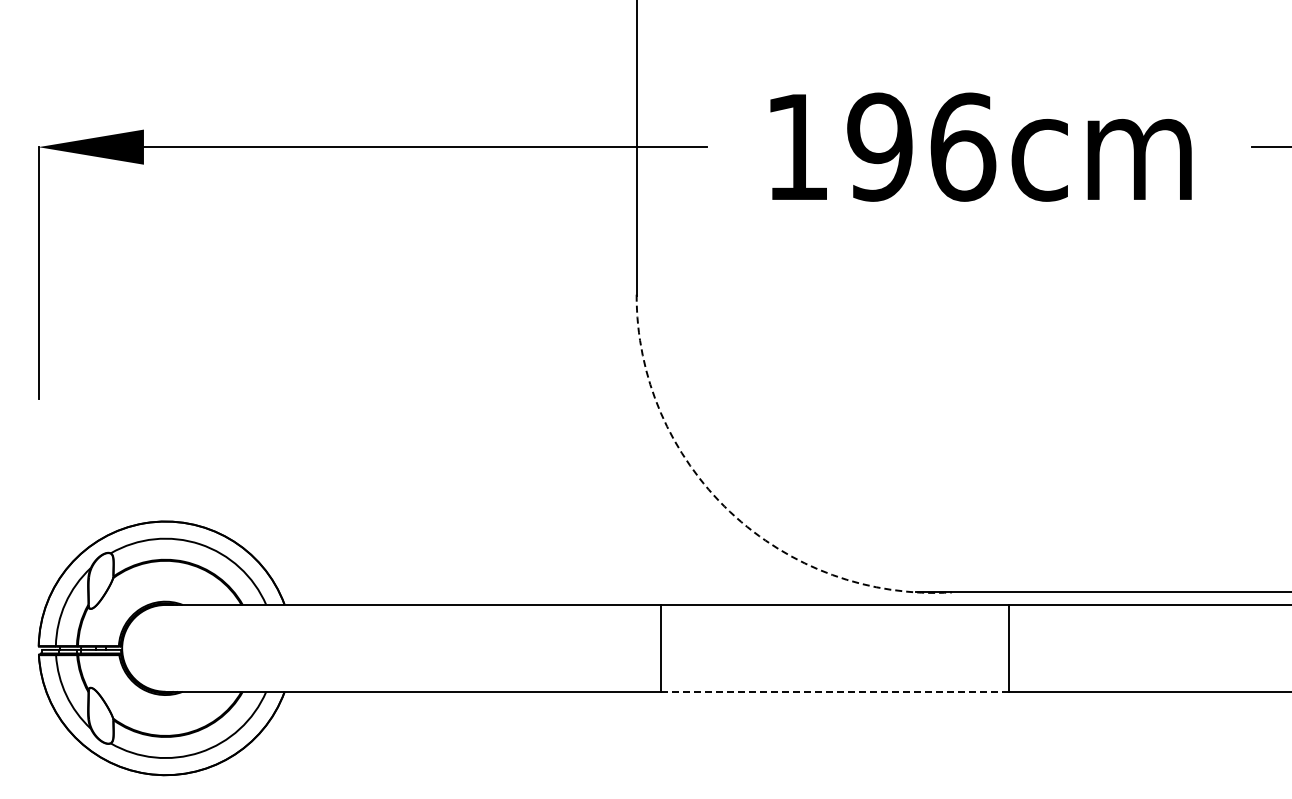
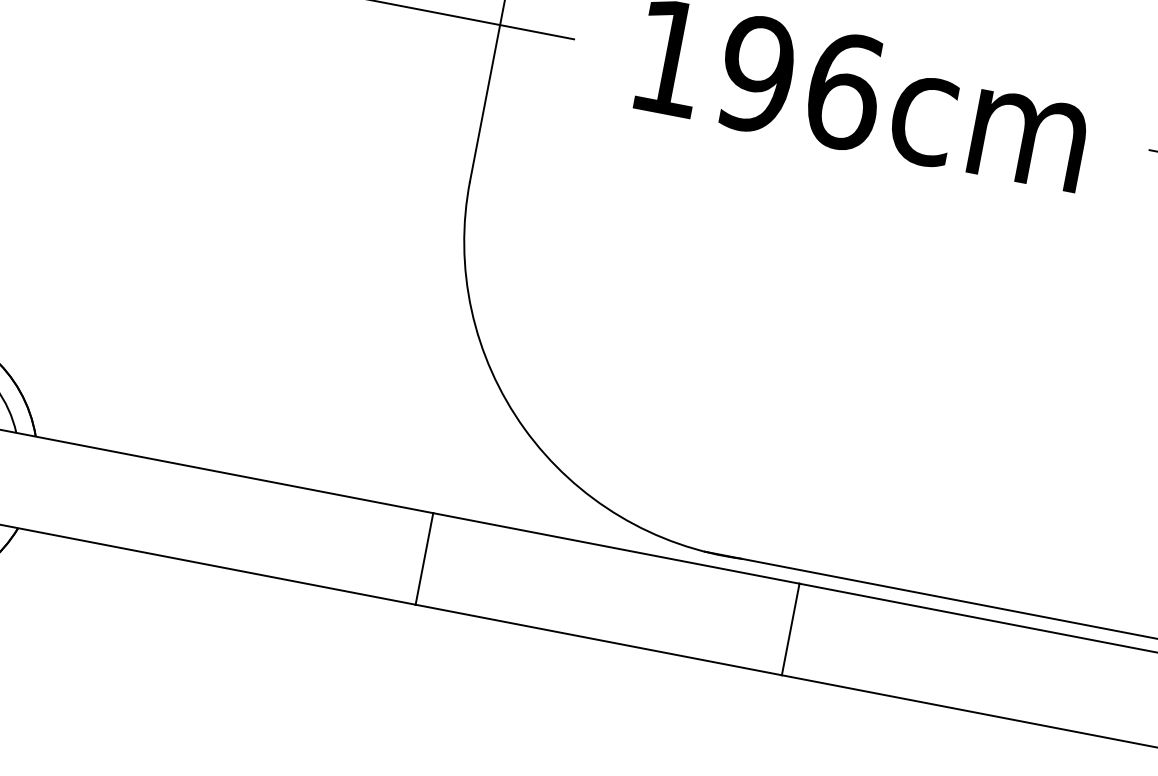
arc: (729, 511) -> (524, 428), dashed -> solid
line: (834, 691) -> (598, 639), dashed -> solid

